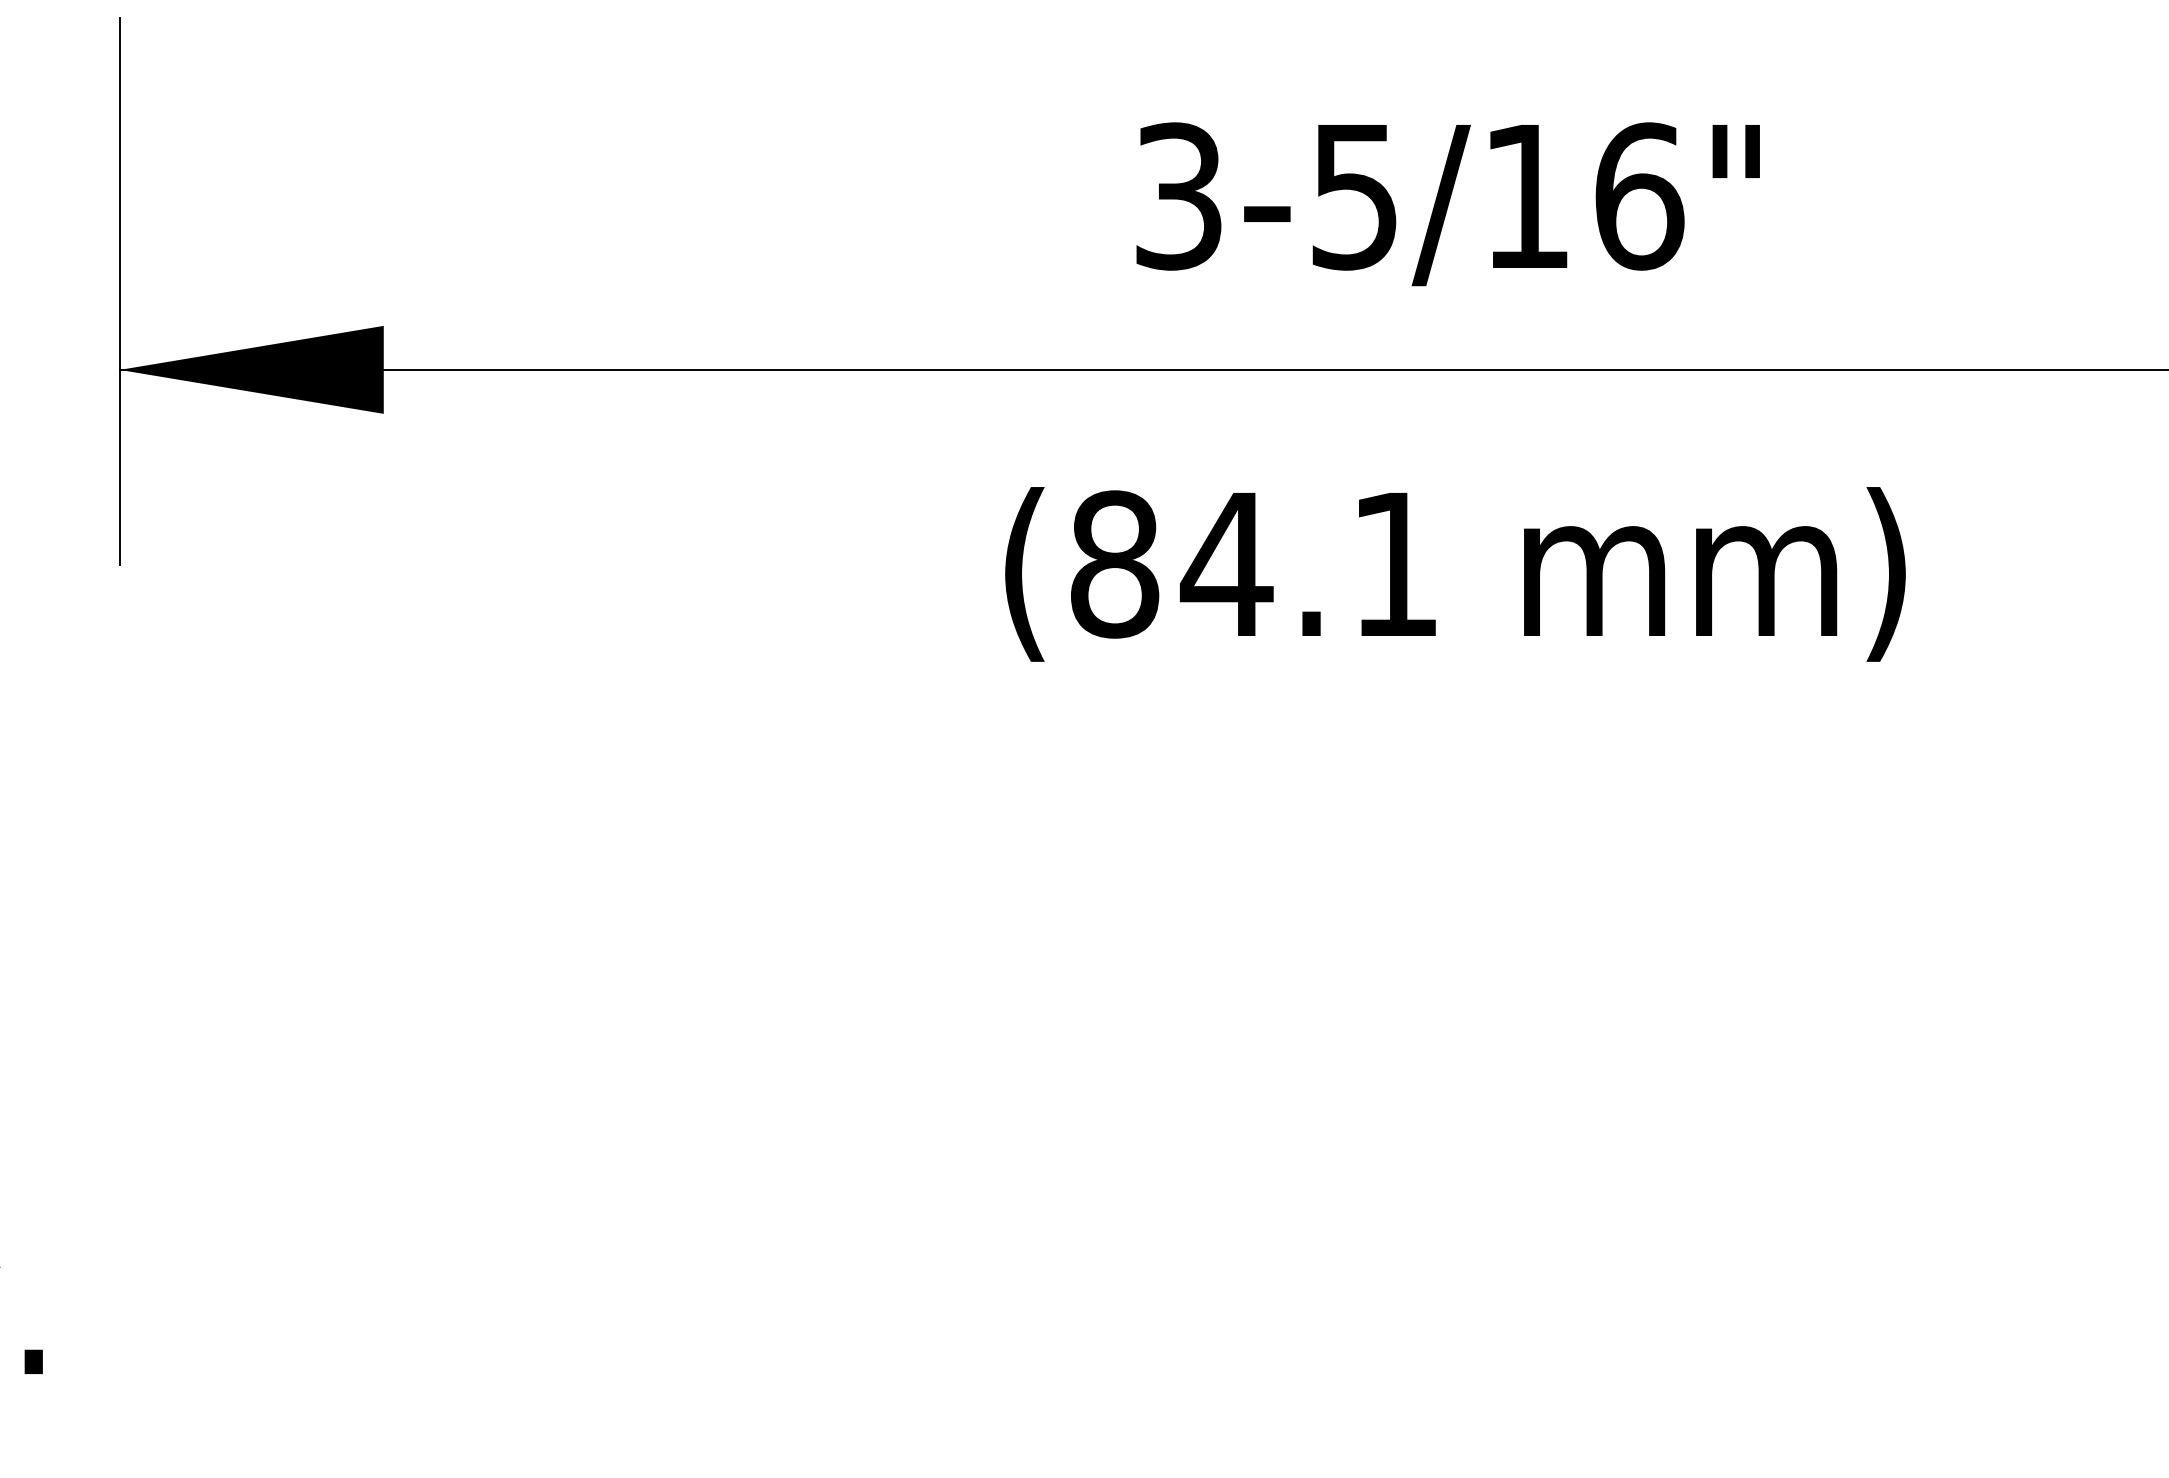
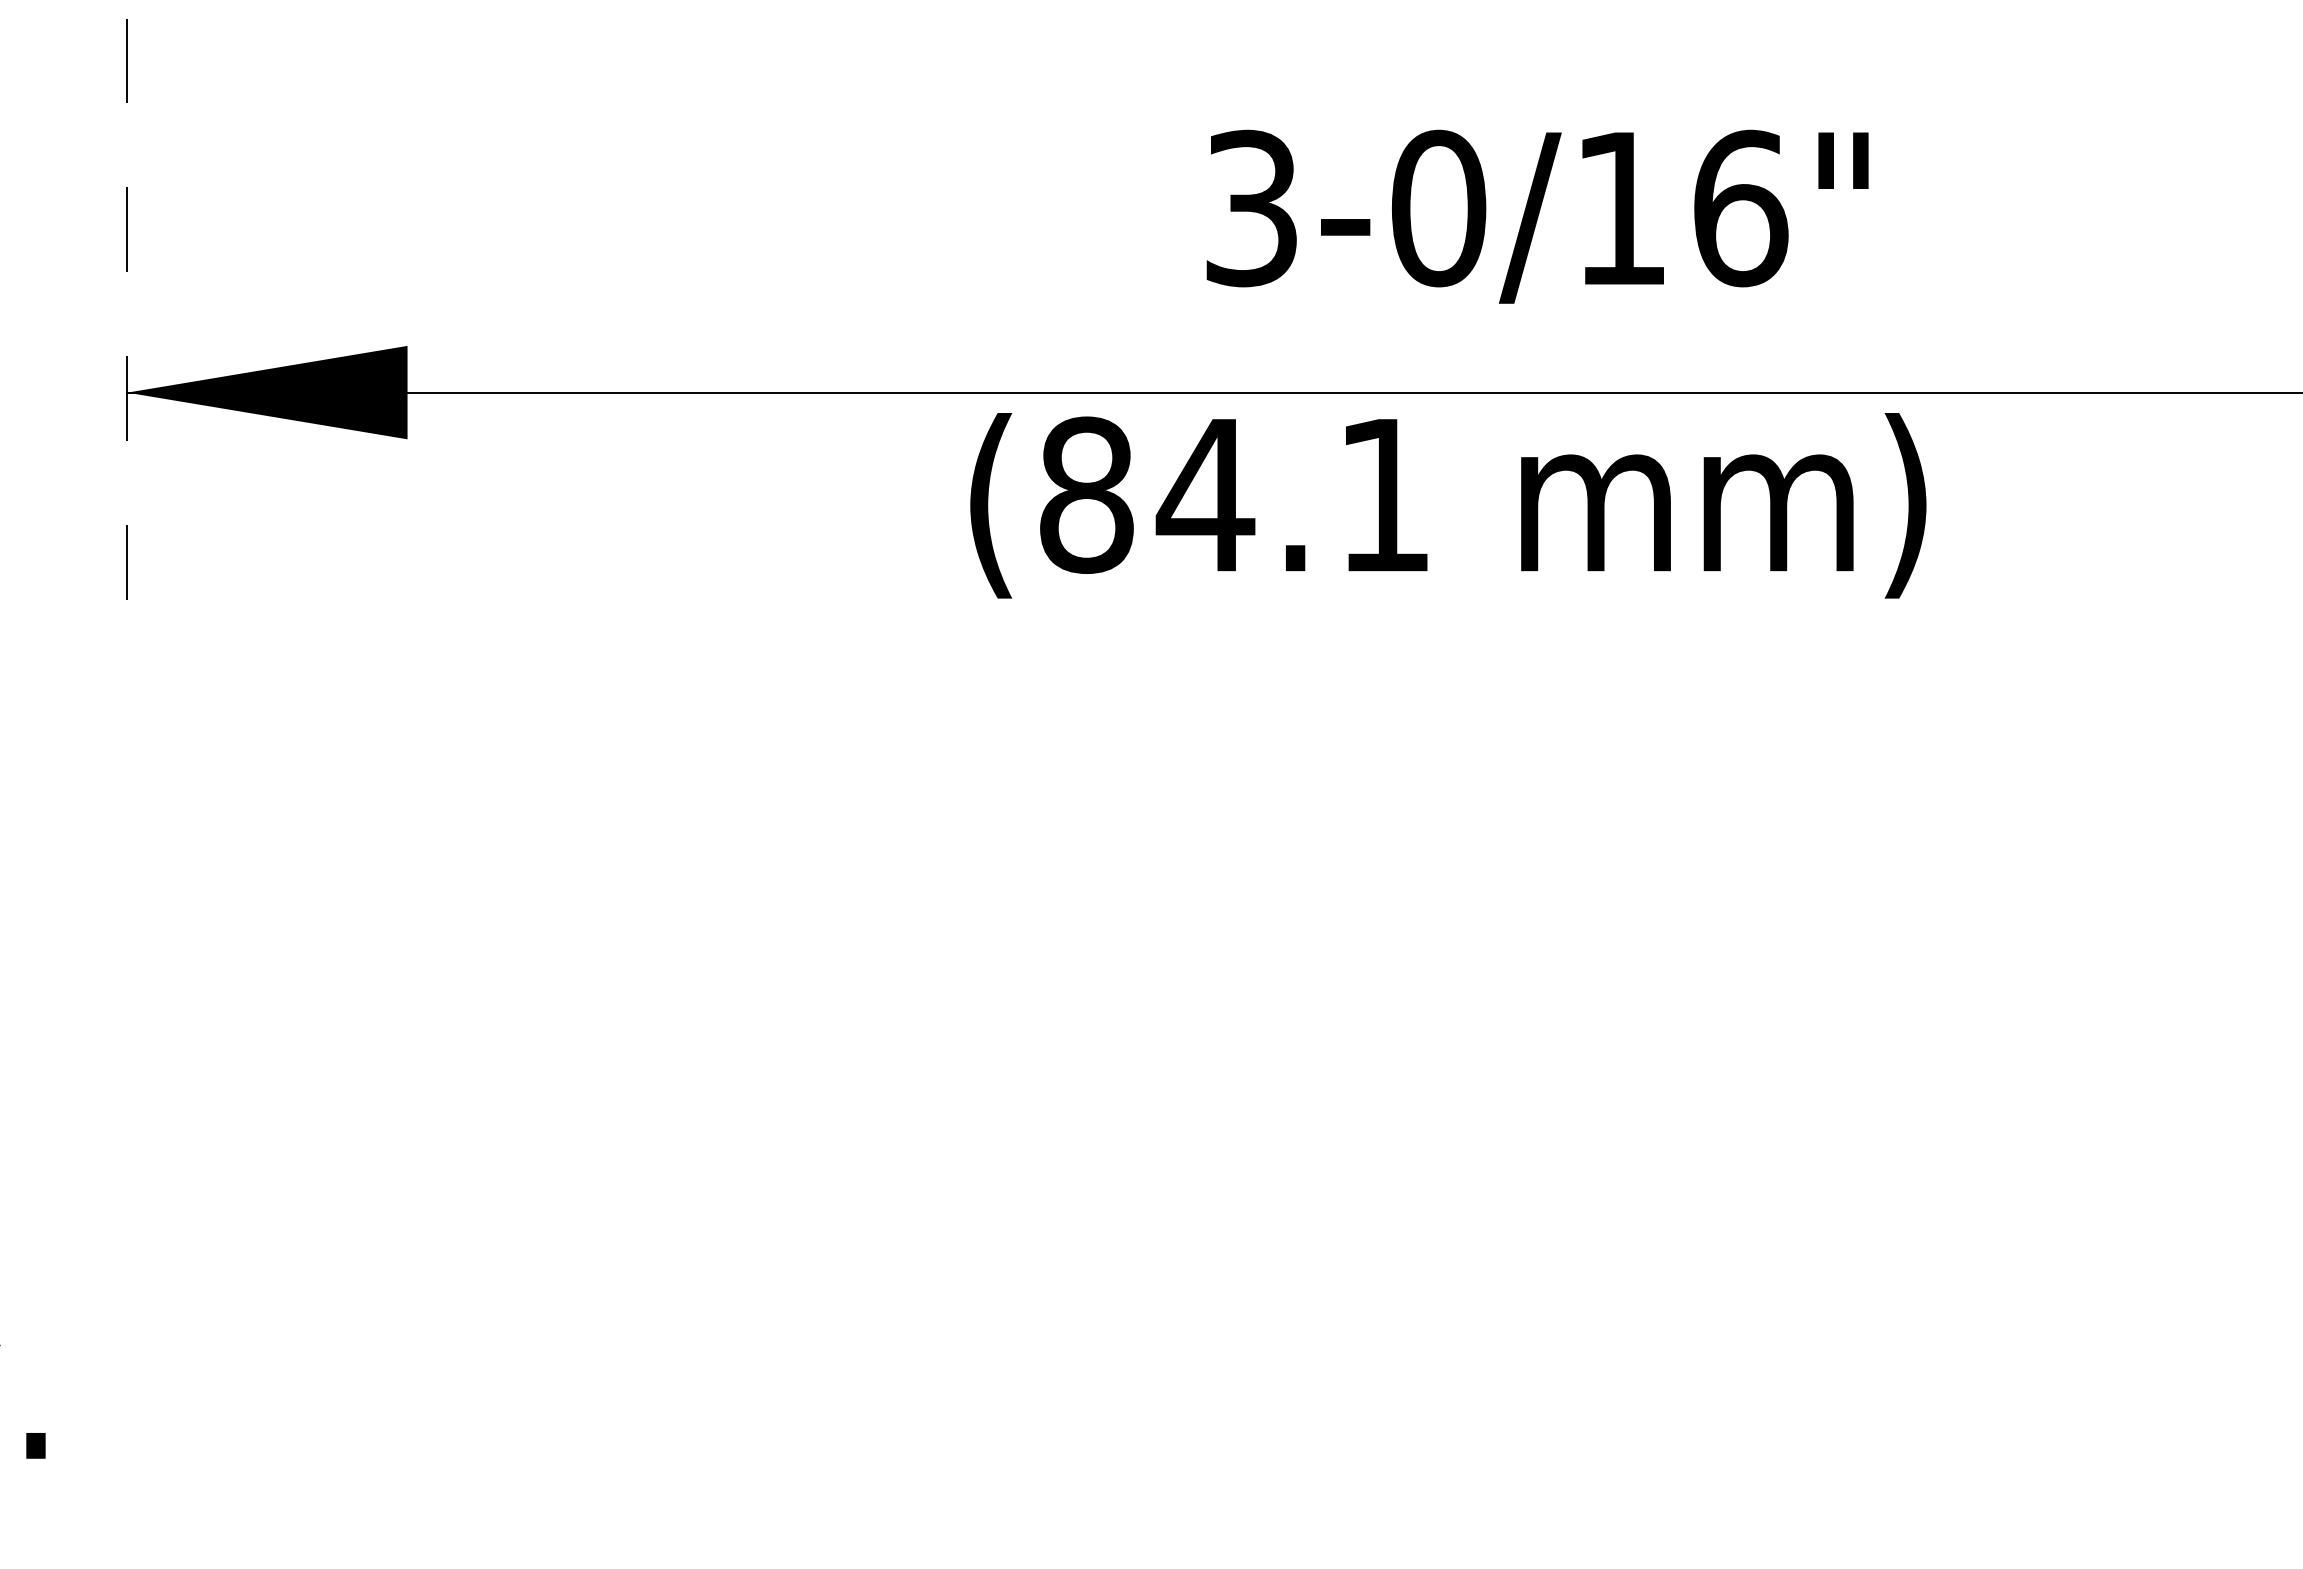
text: (1354, 196) -> (1438, 208), 3-5/16" -> 3-0/16"
line: (119, 291) -> (127, 309), solid -> dashed
text: (1455, 574) -> (1448, 505), moved

